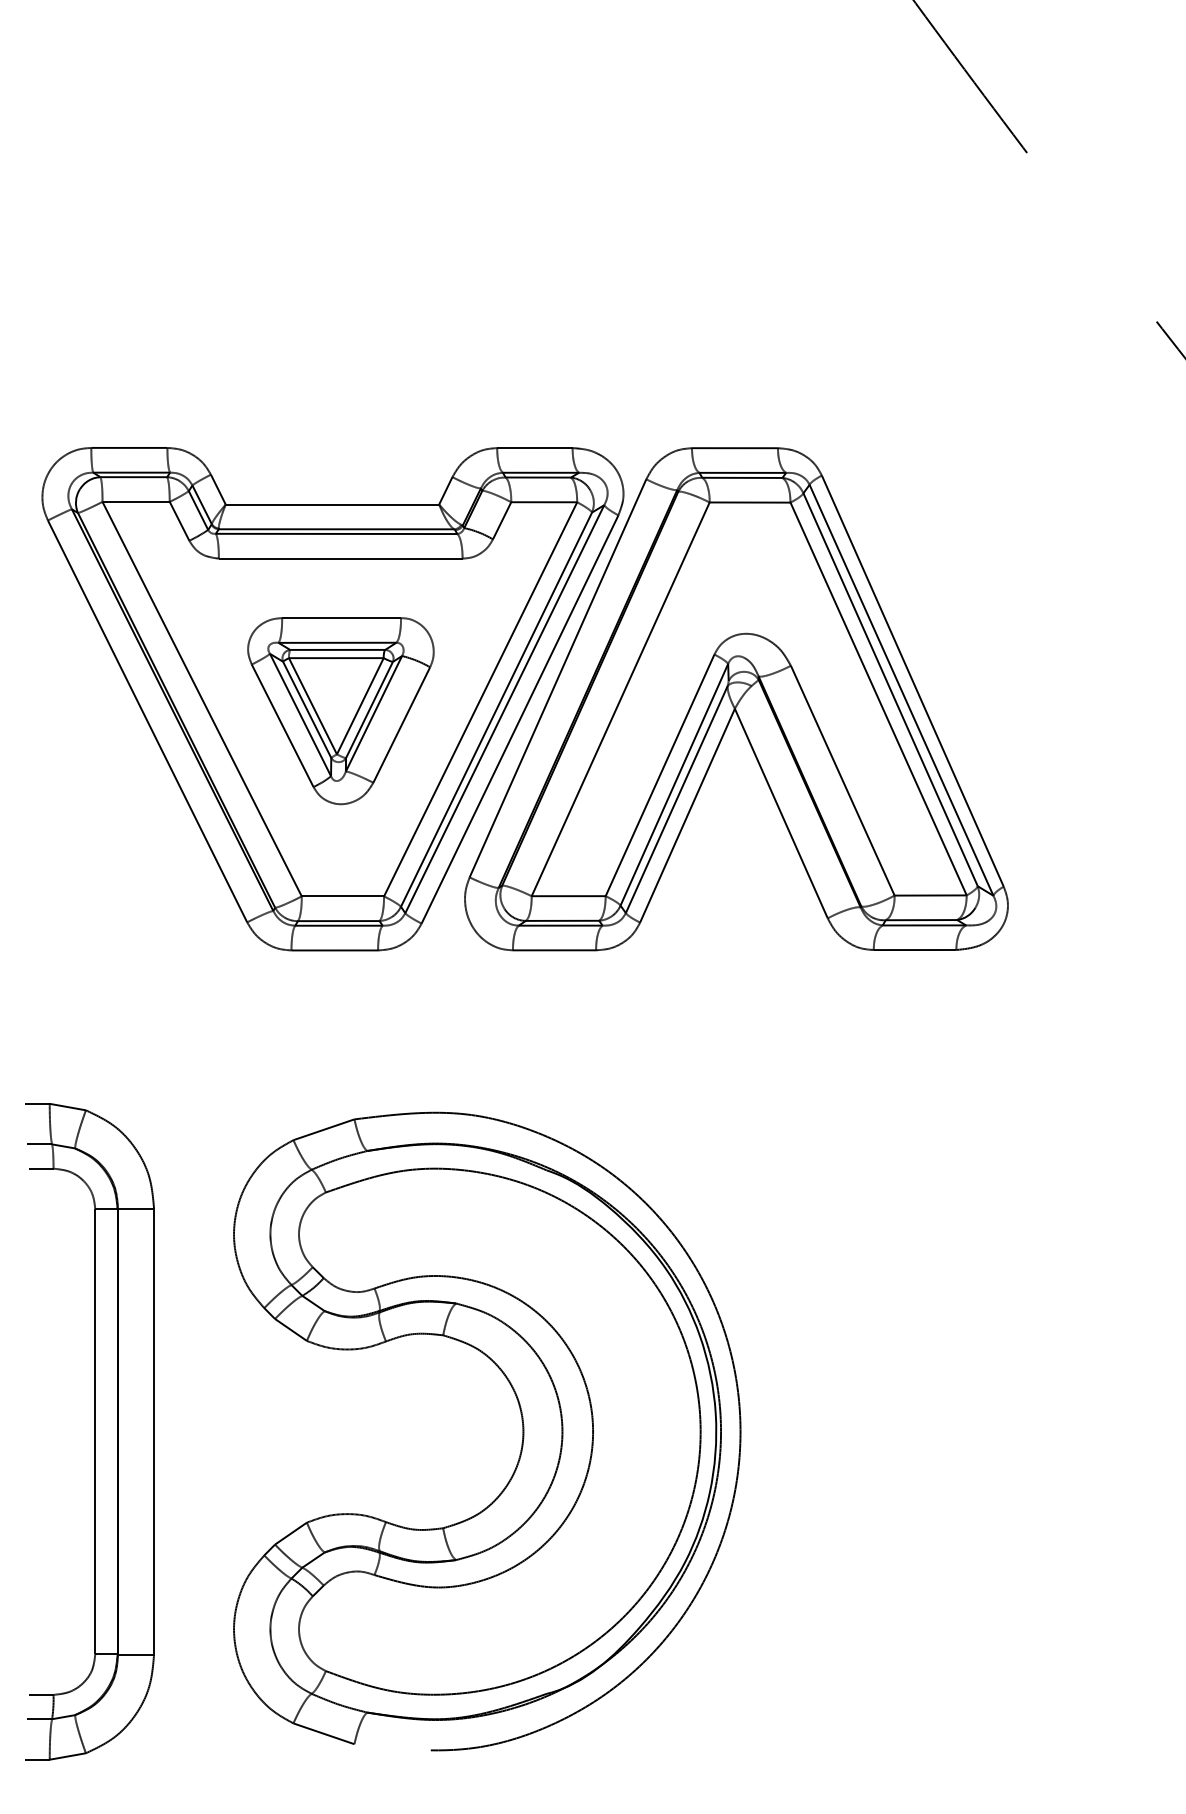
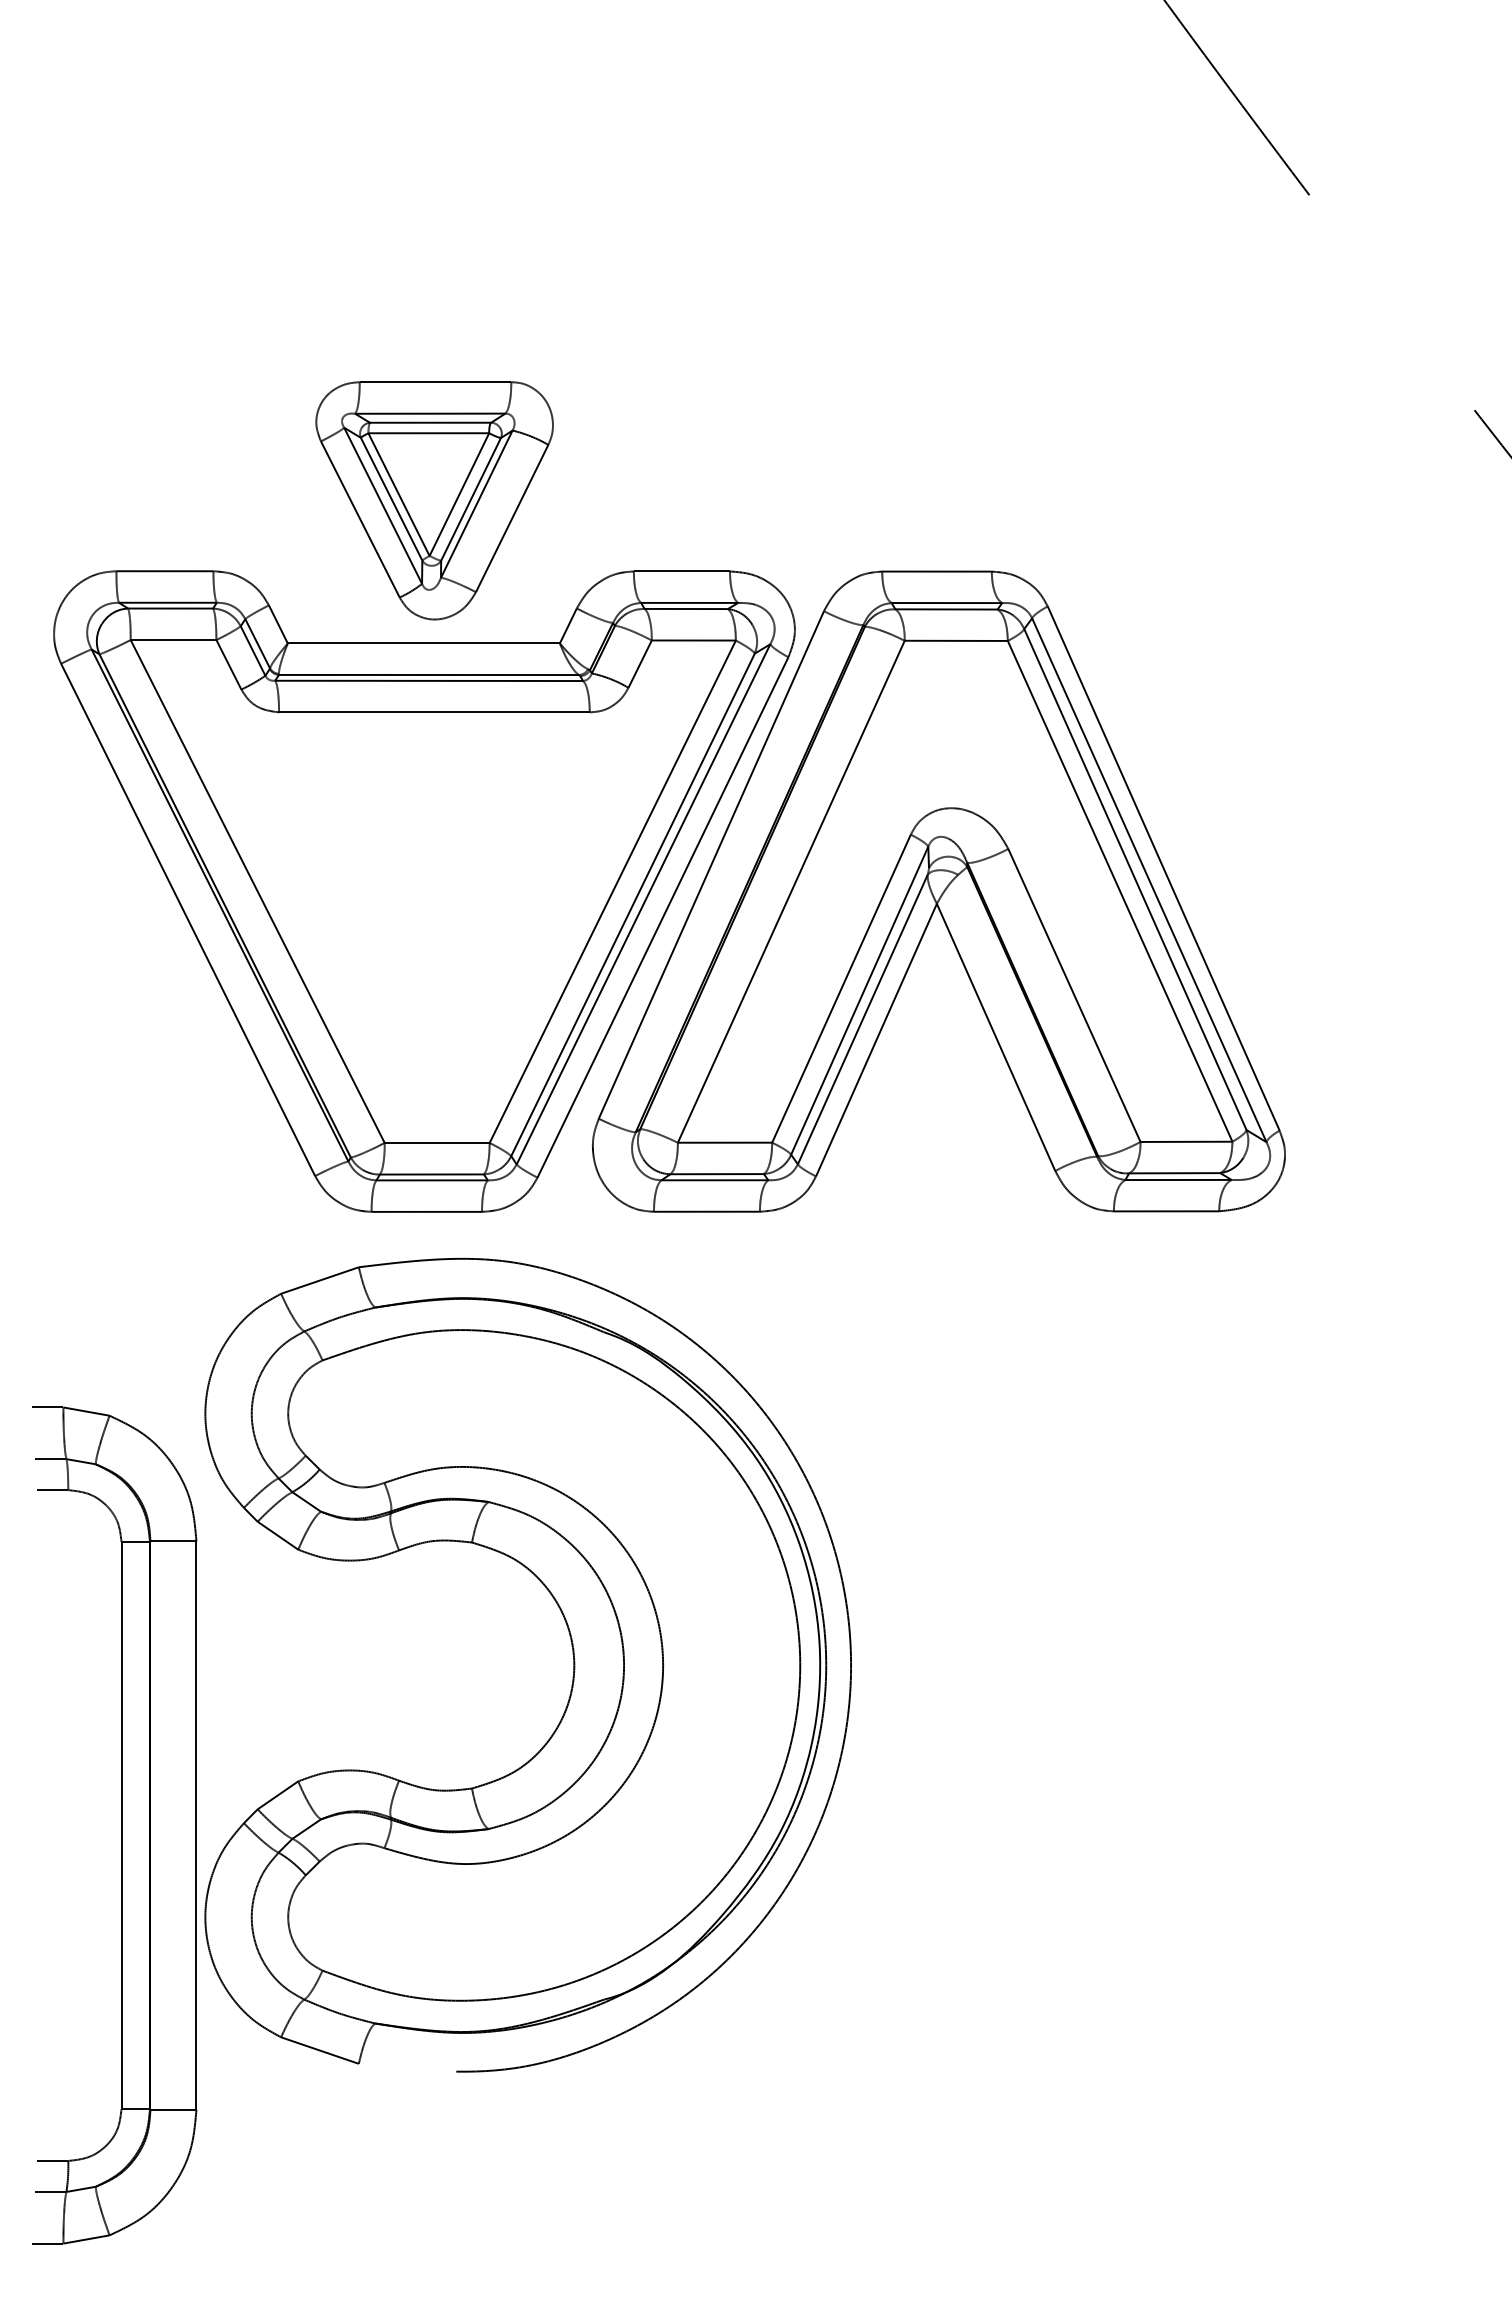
part: (340, 710) -> (434, 500), moved
part: (522, 1430) -> (573, 1664), moved

